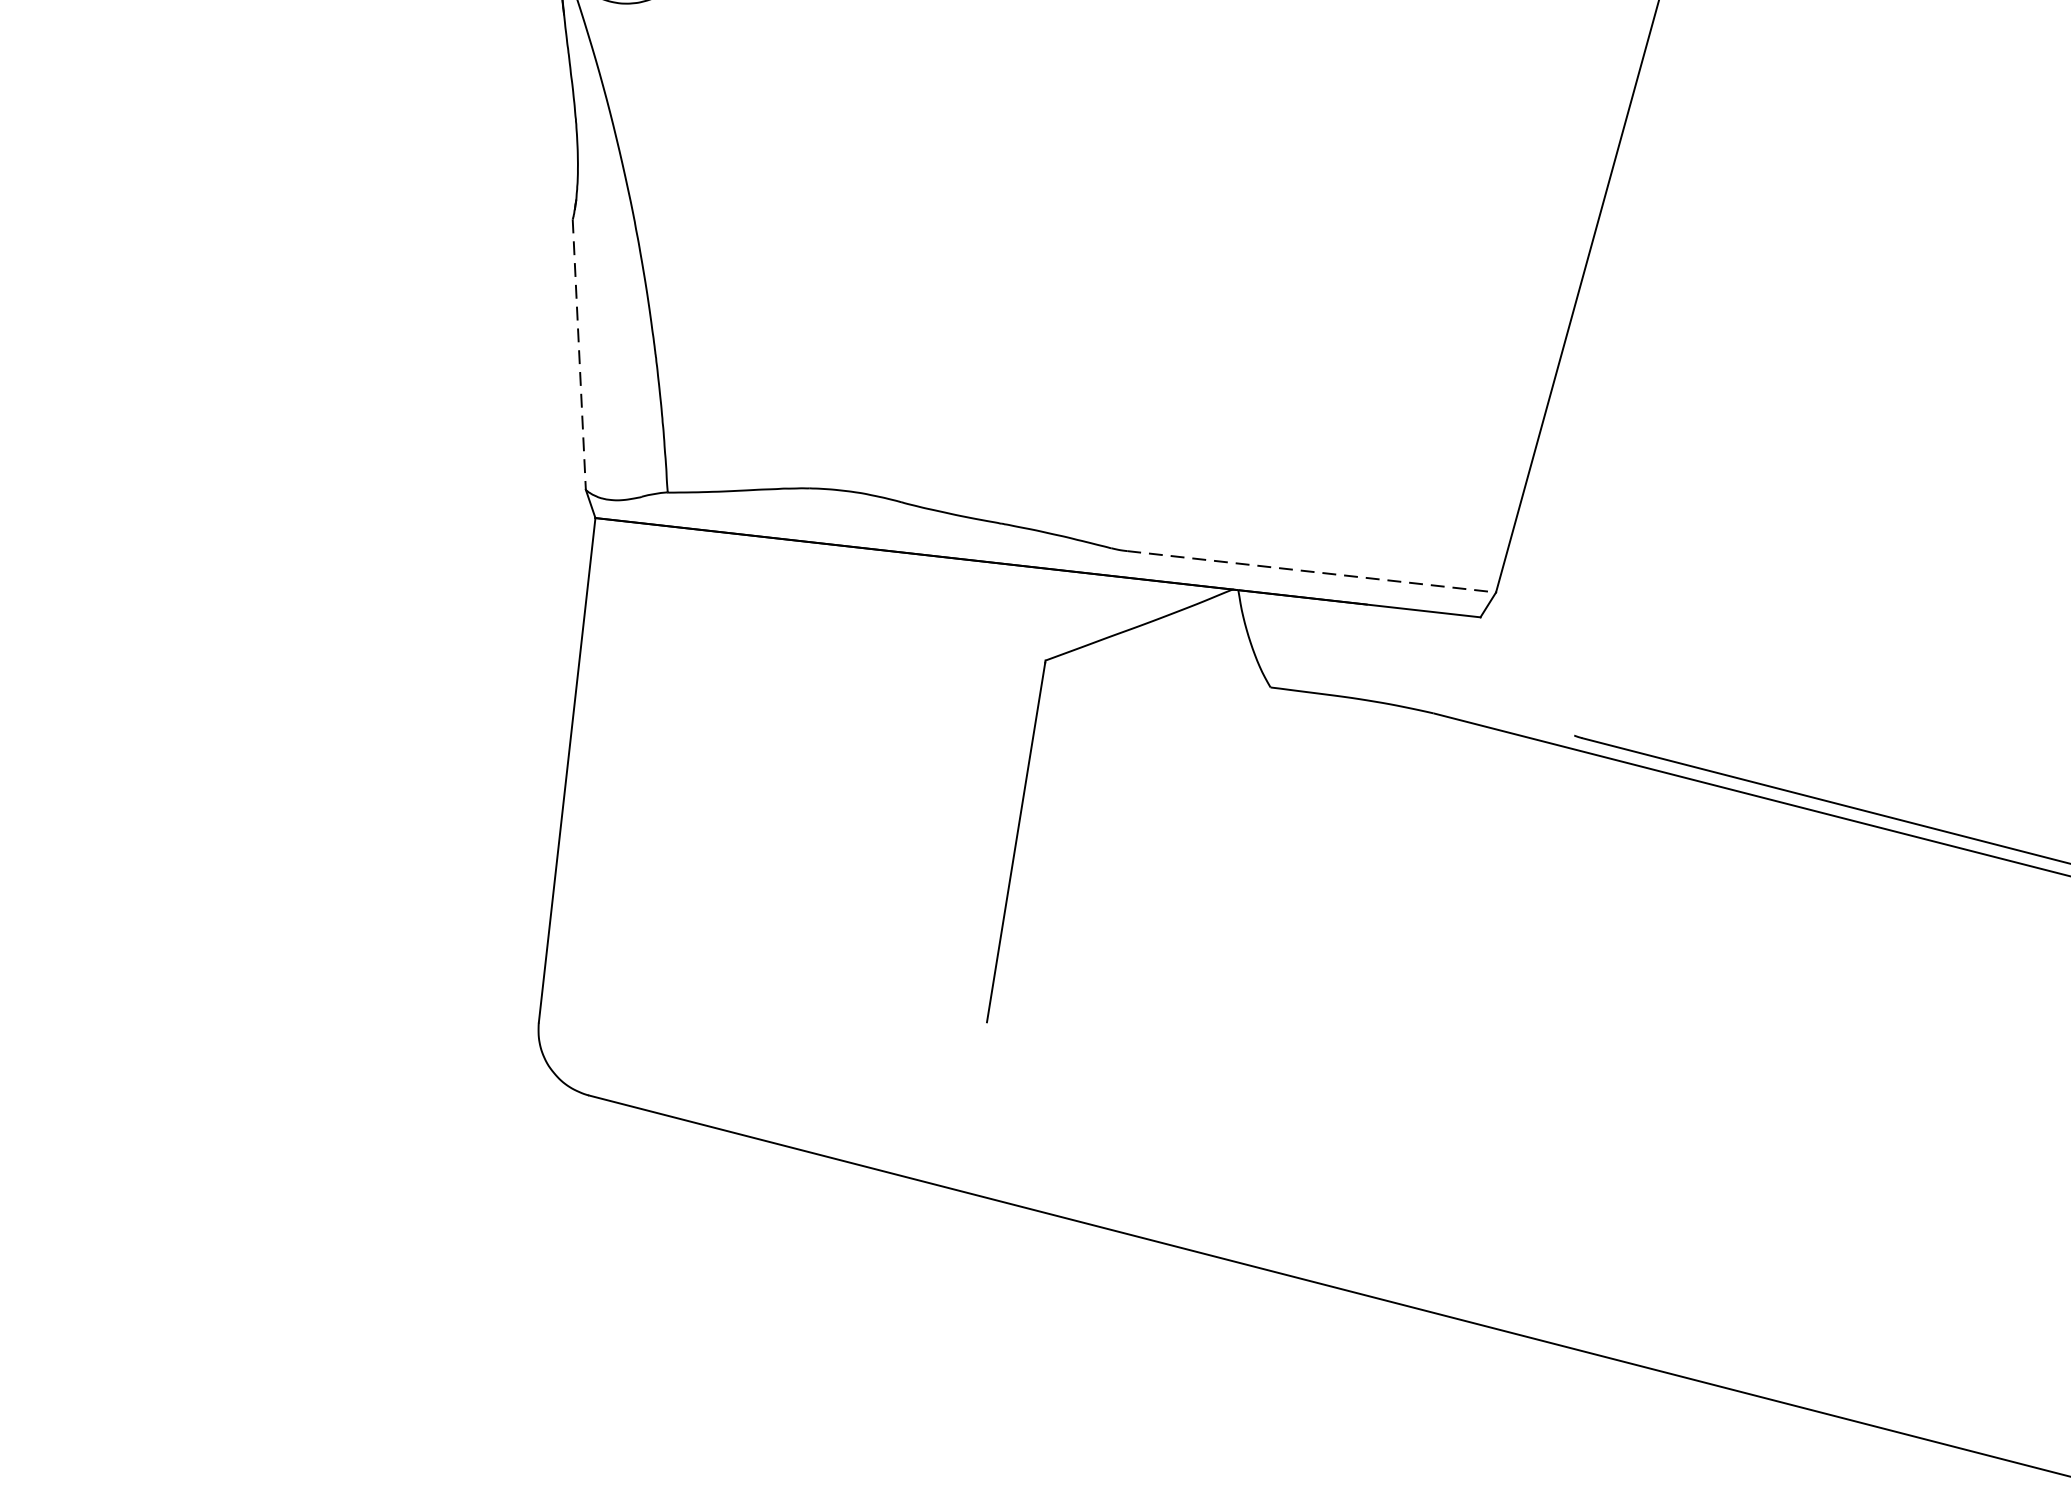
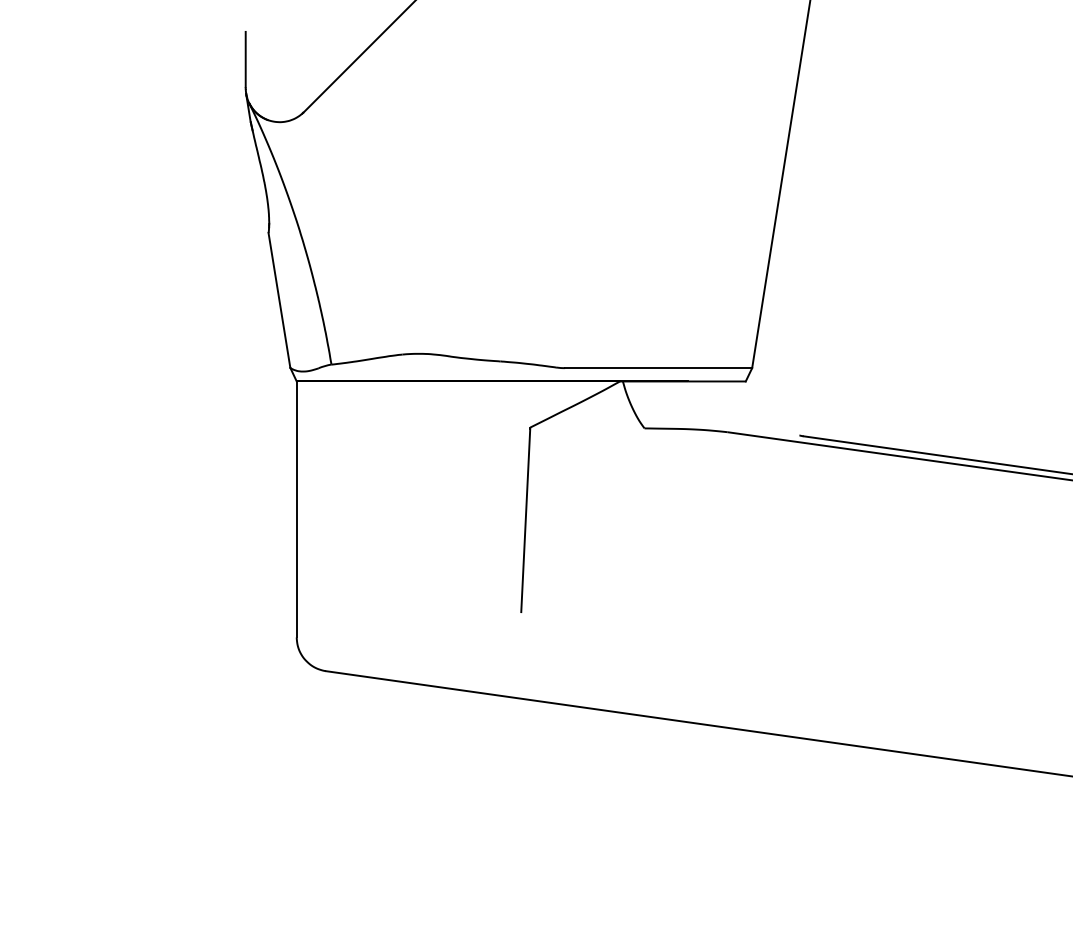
line: (579, 356) -> (279, 301), dashed -> solid
line: (1311, 572) -> (658, 368), dashed -> solid

